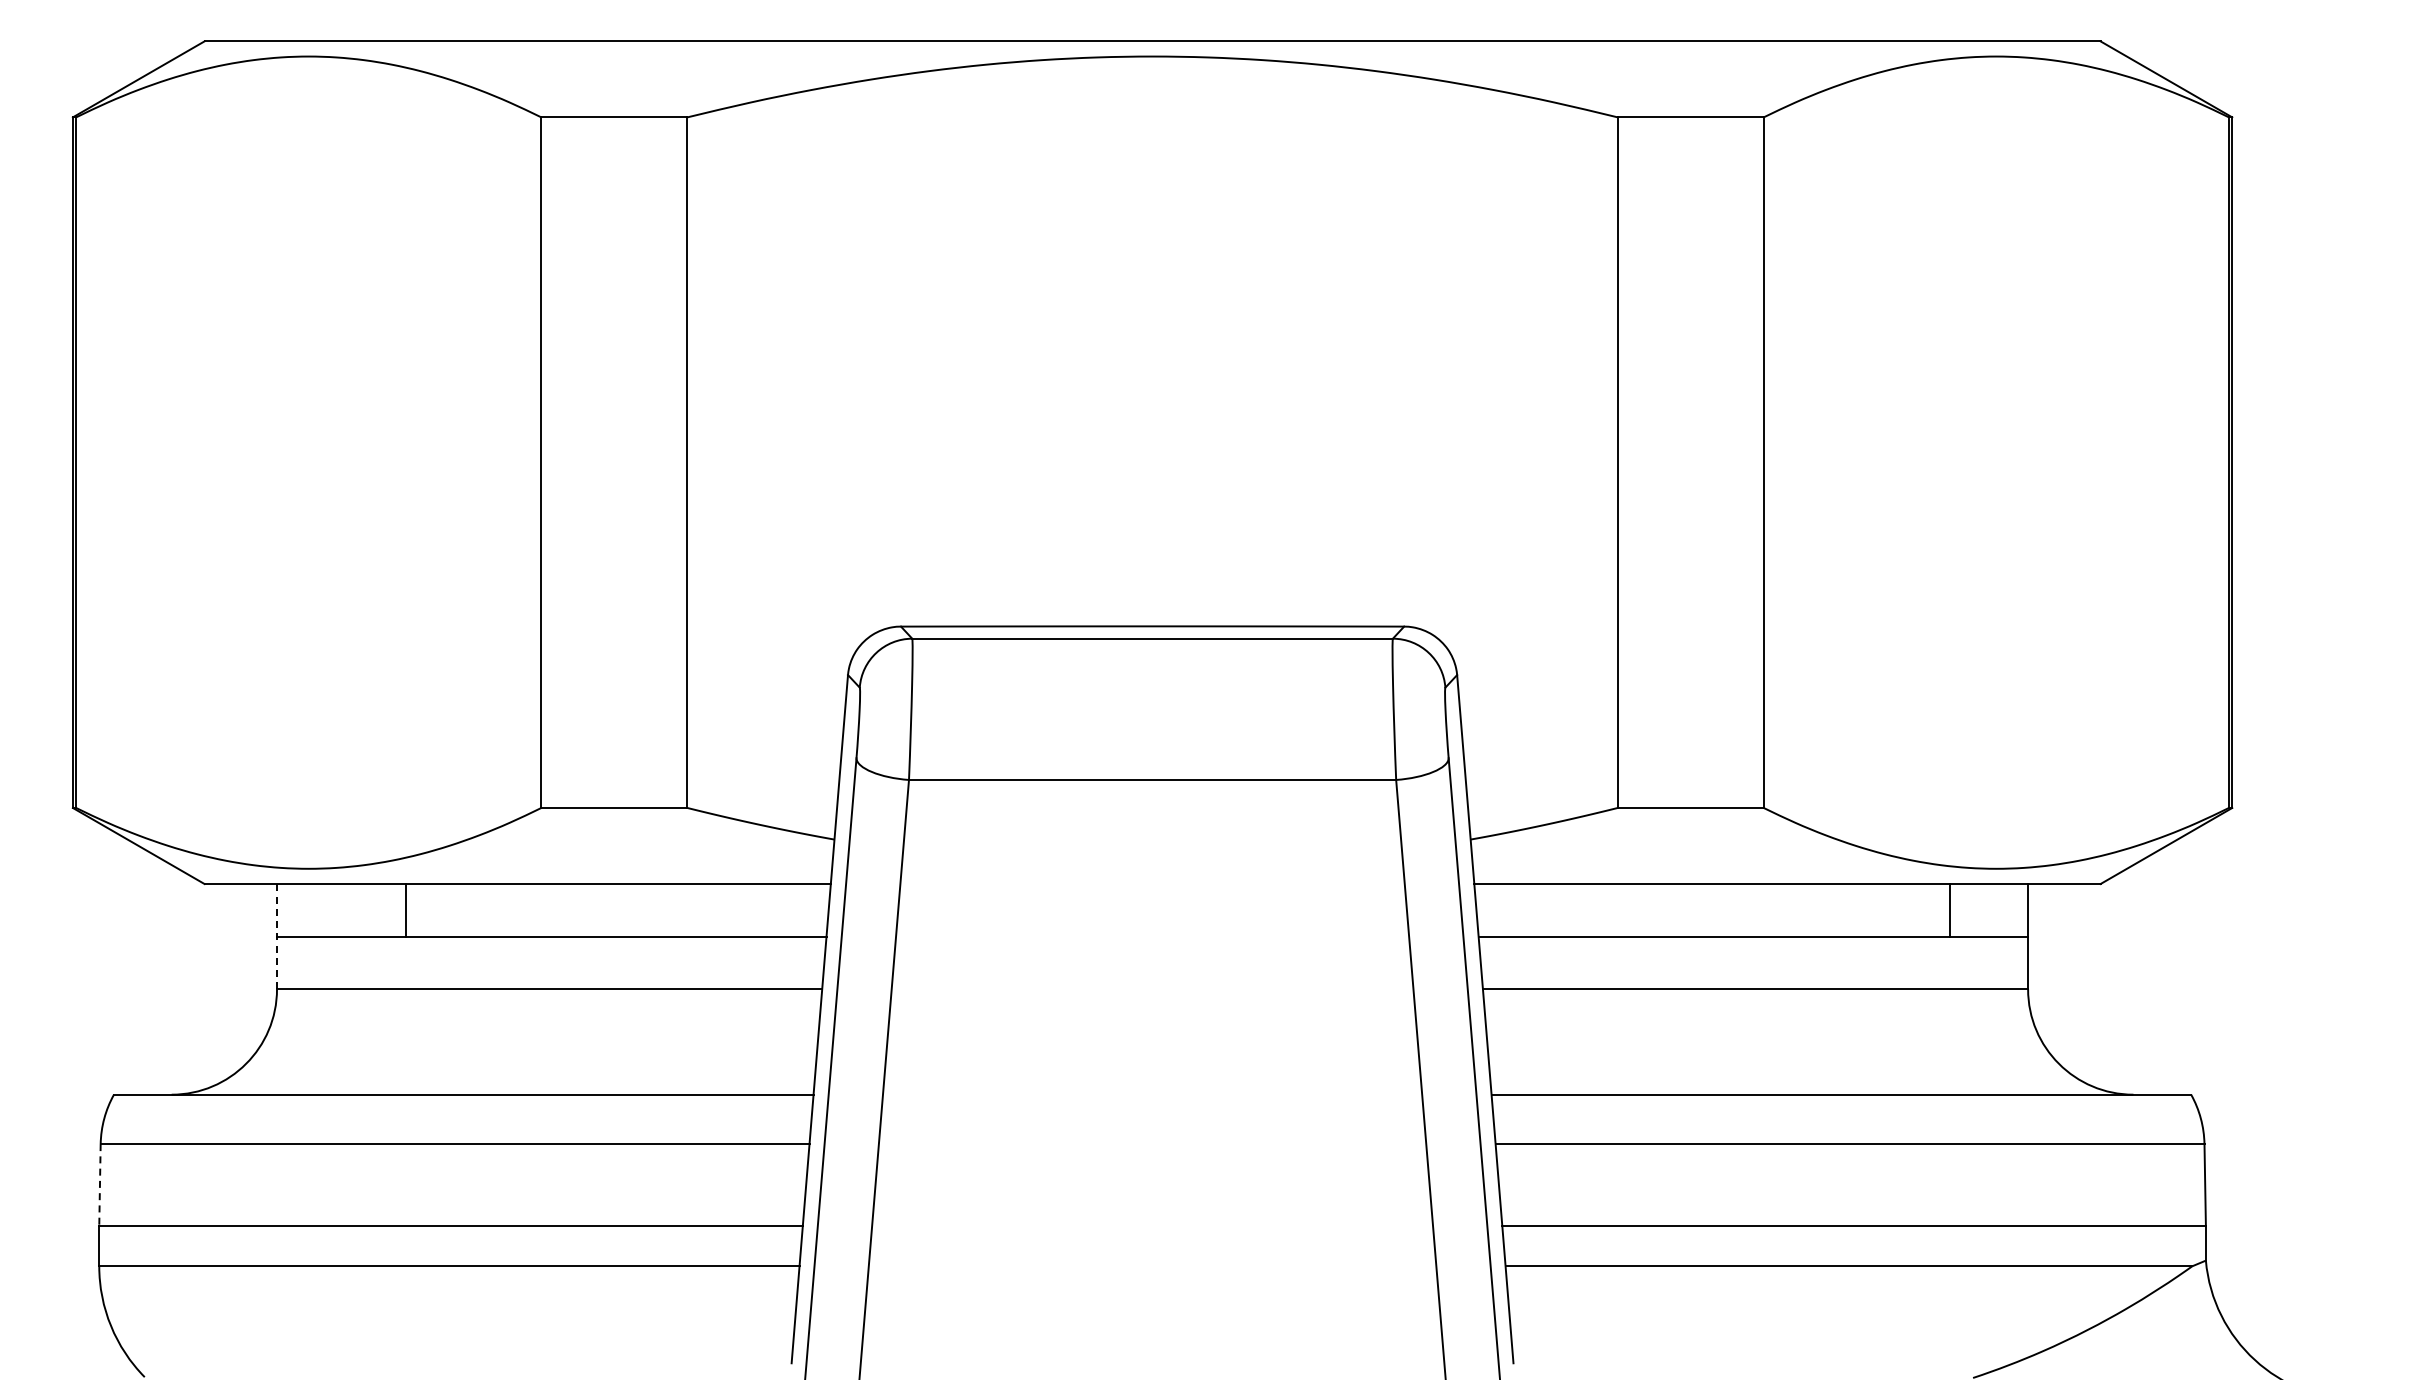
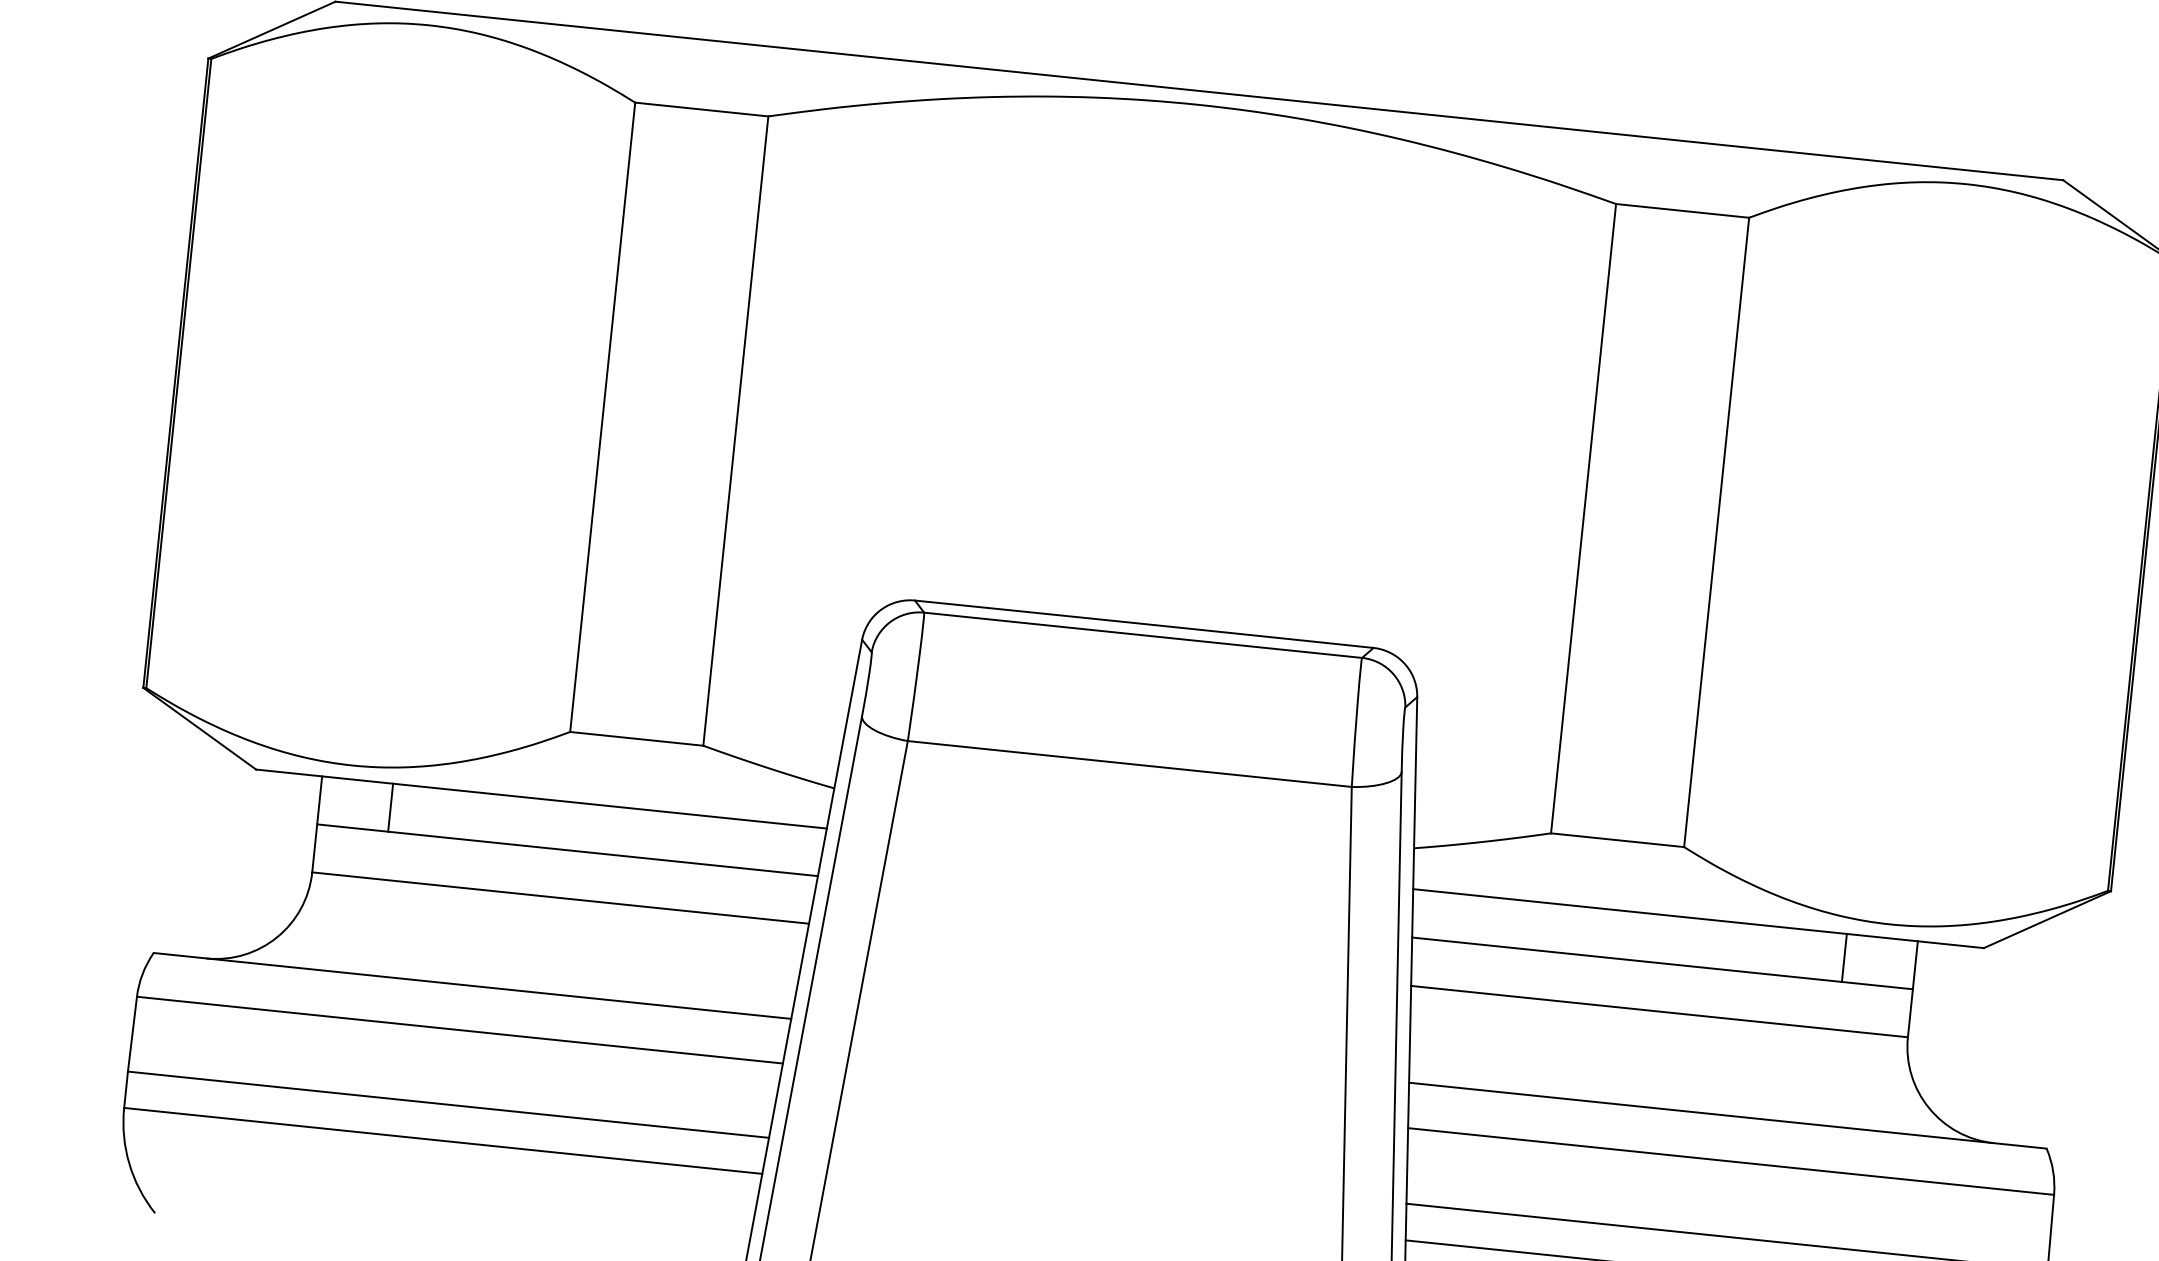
line: (405, 910) -> (390, 807), moved
line: (277, 936) -> (317, 824), dashed -> solid
line: (99, 1185) -> (132, 1034), dashed -> solid

